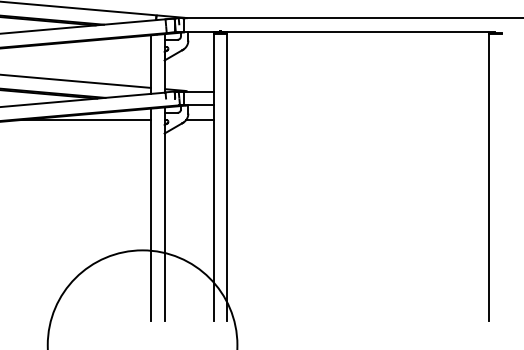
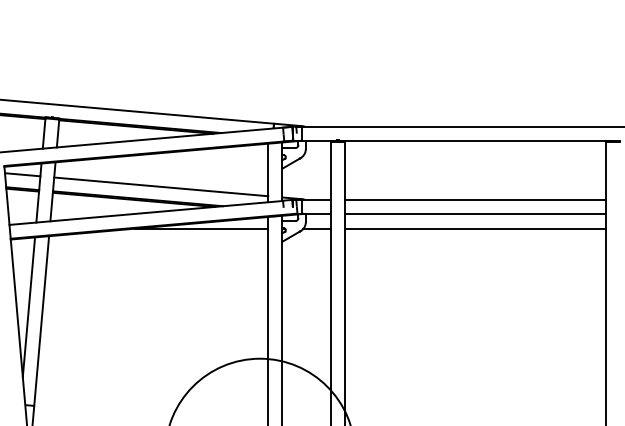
line: (357, 91) -> (475, 199), added
line: (357, 105) -> (475, 213), added
line: (357, 120) -> (475, 228), added

